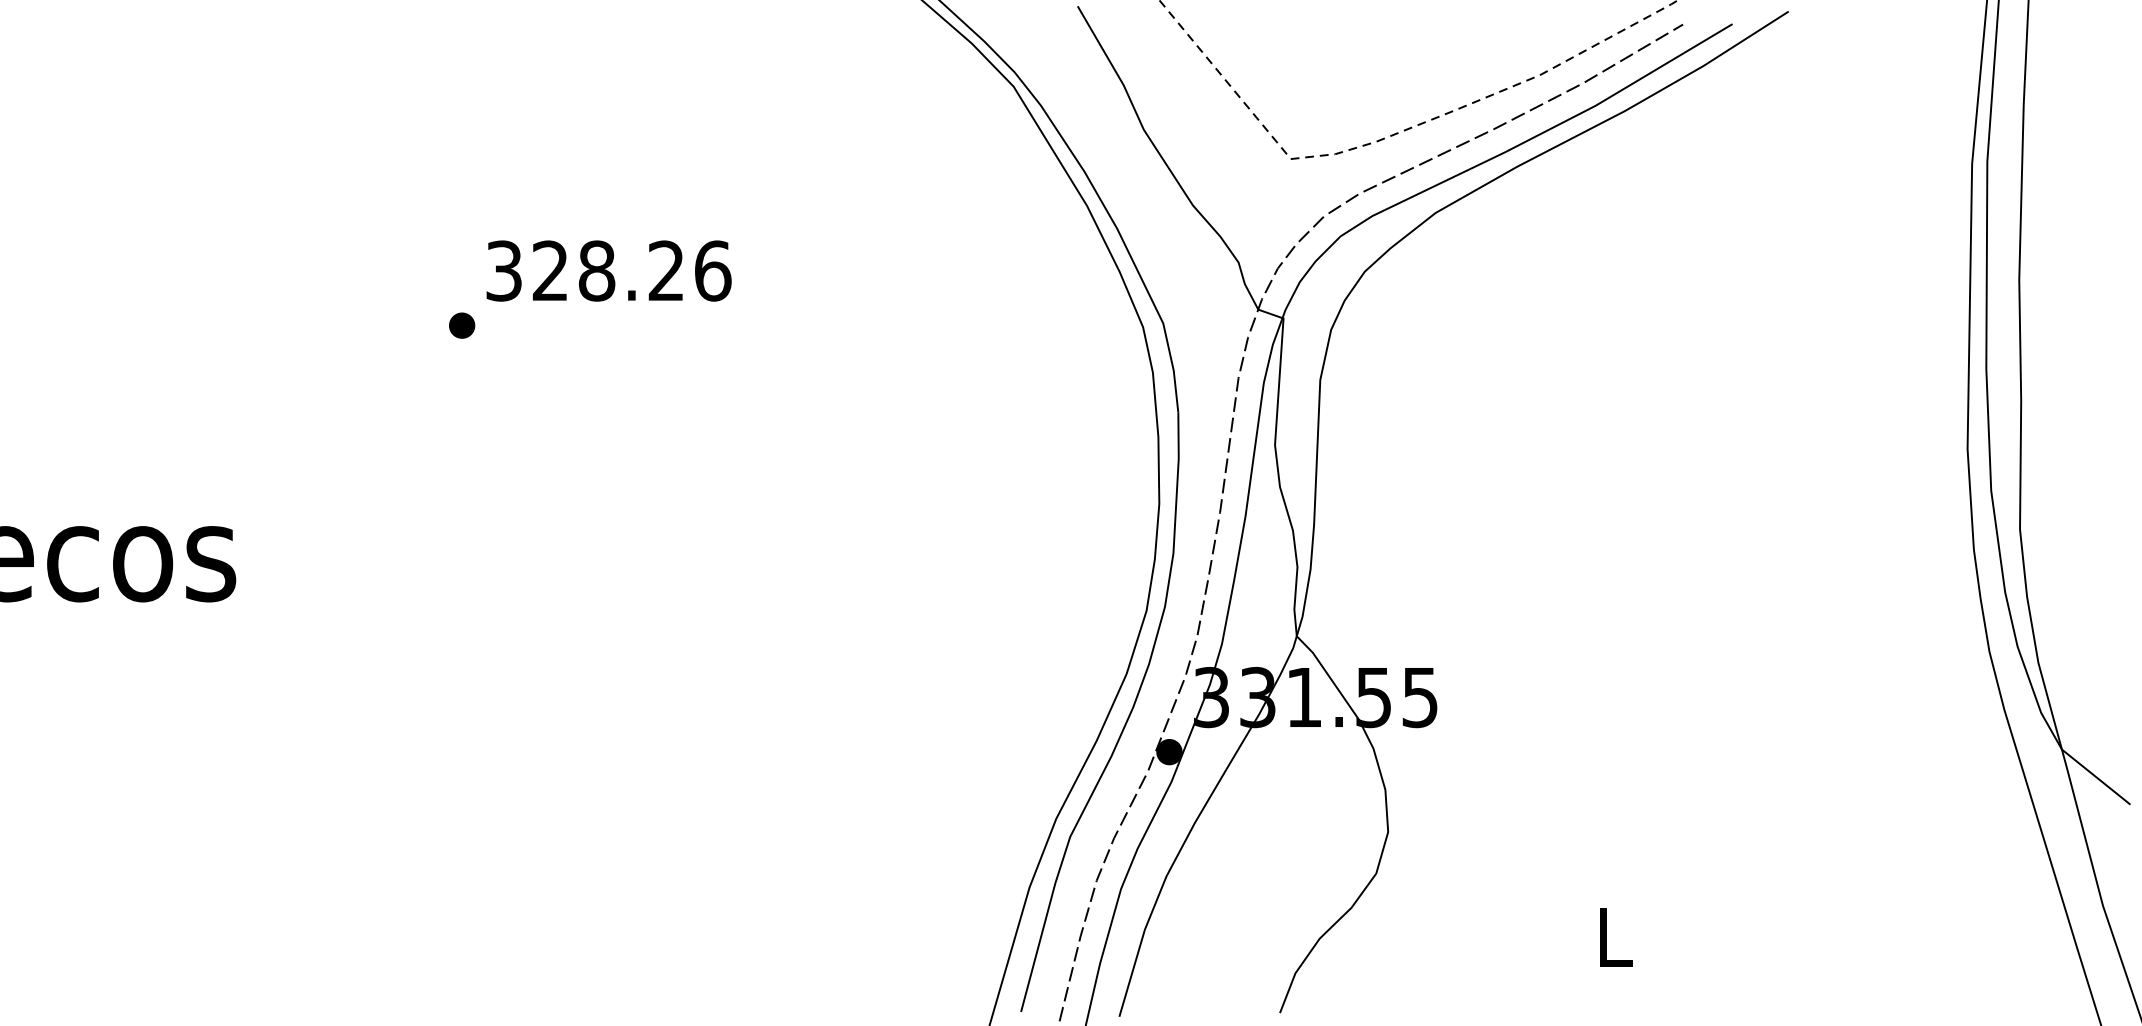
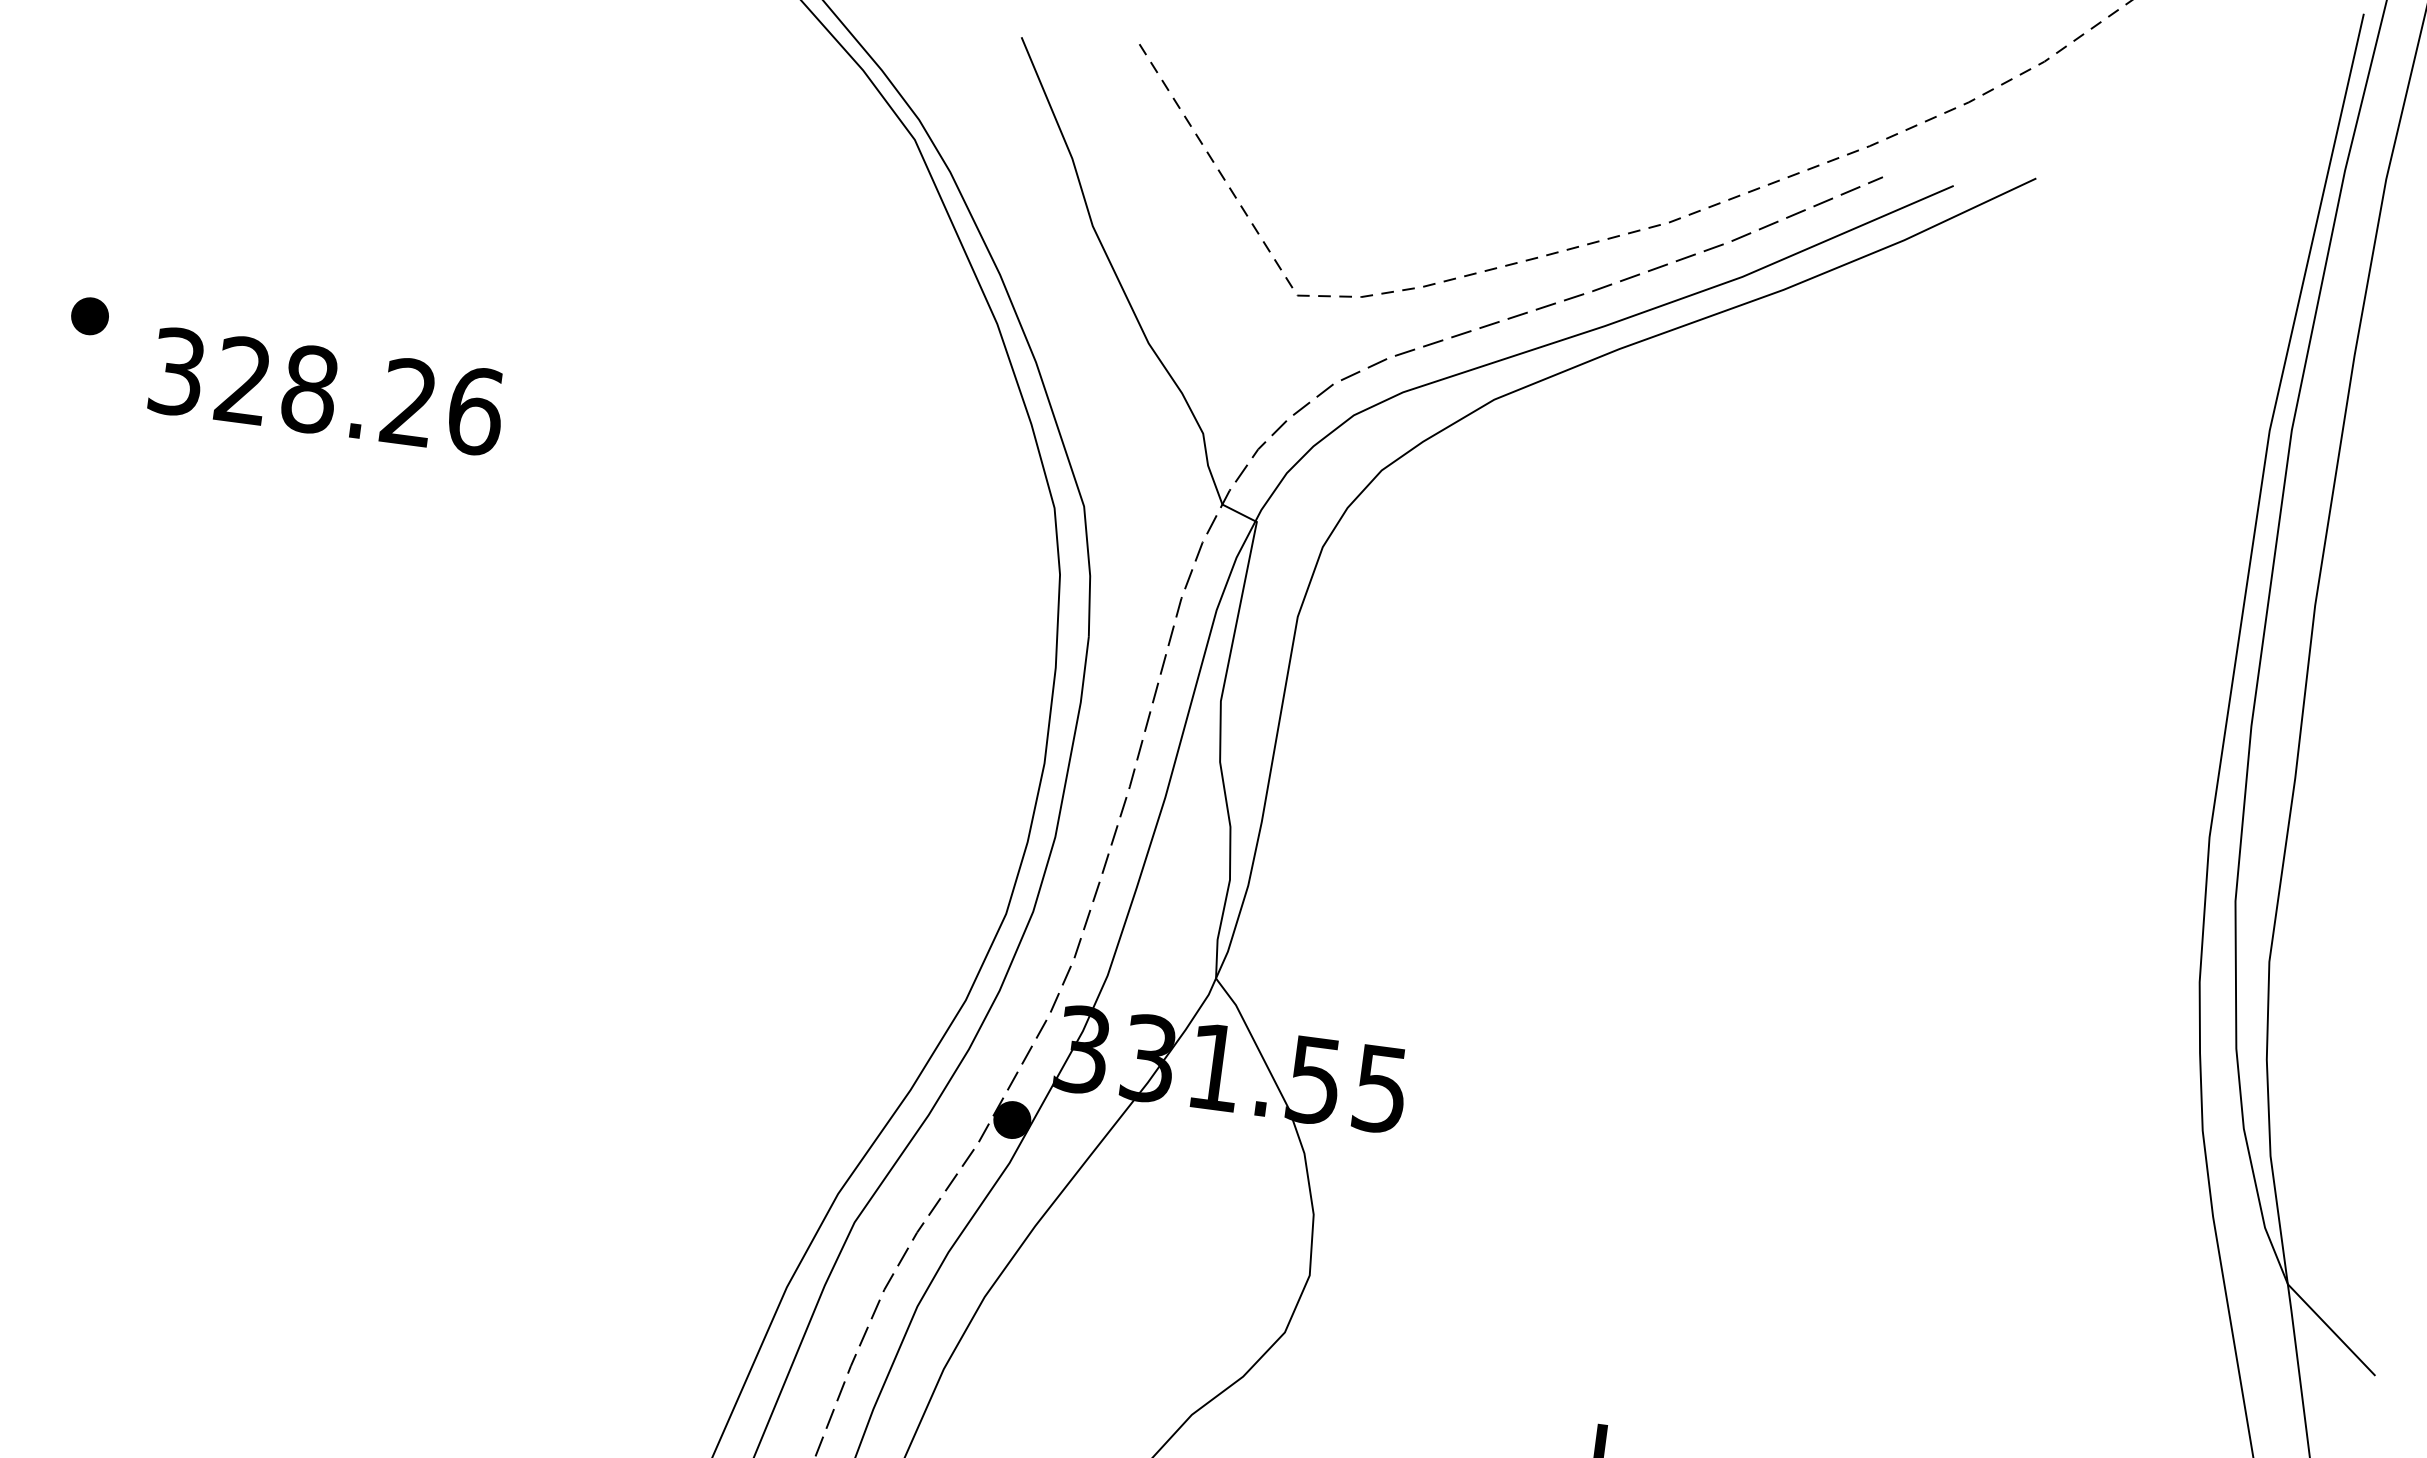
text: (608, 270) -> (326, 390), moved
part: (462, 325) -> (90, 316), moved

